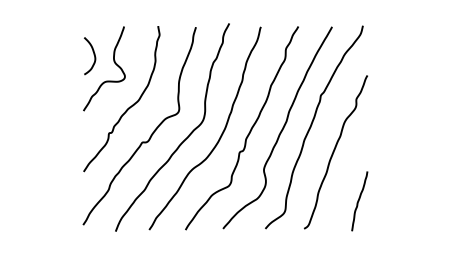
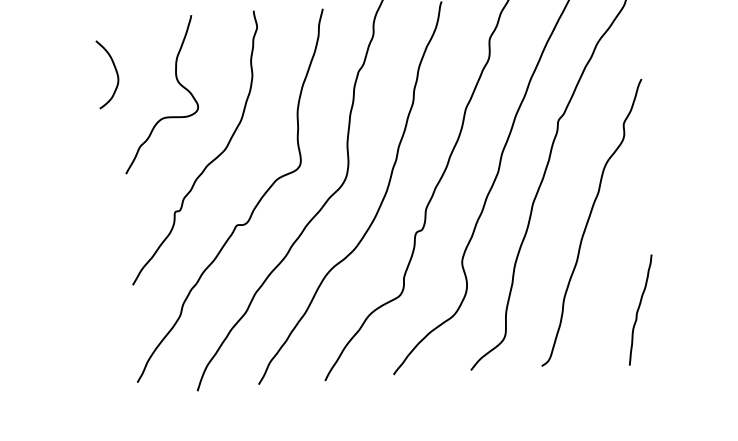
curve: (93, 55) -> (114, 72), moved

